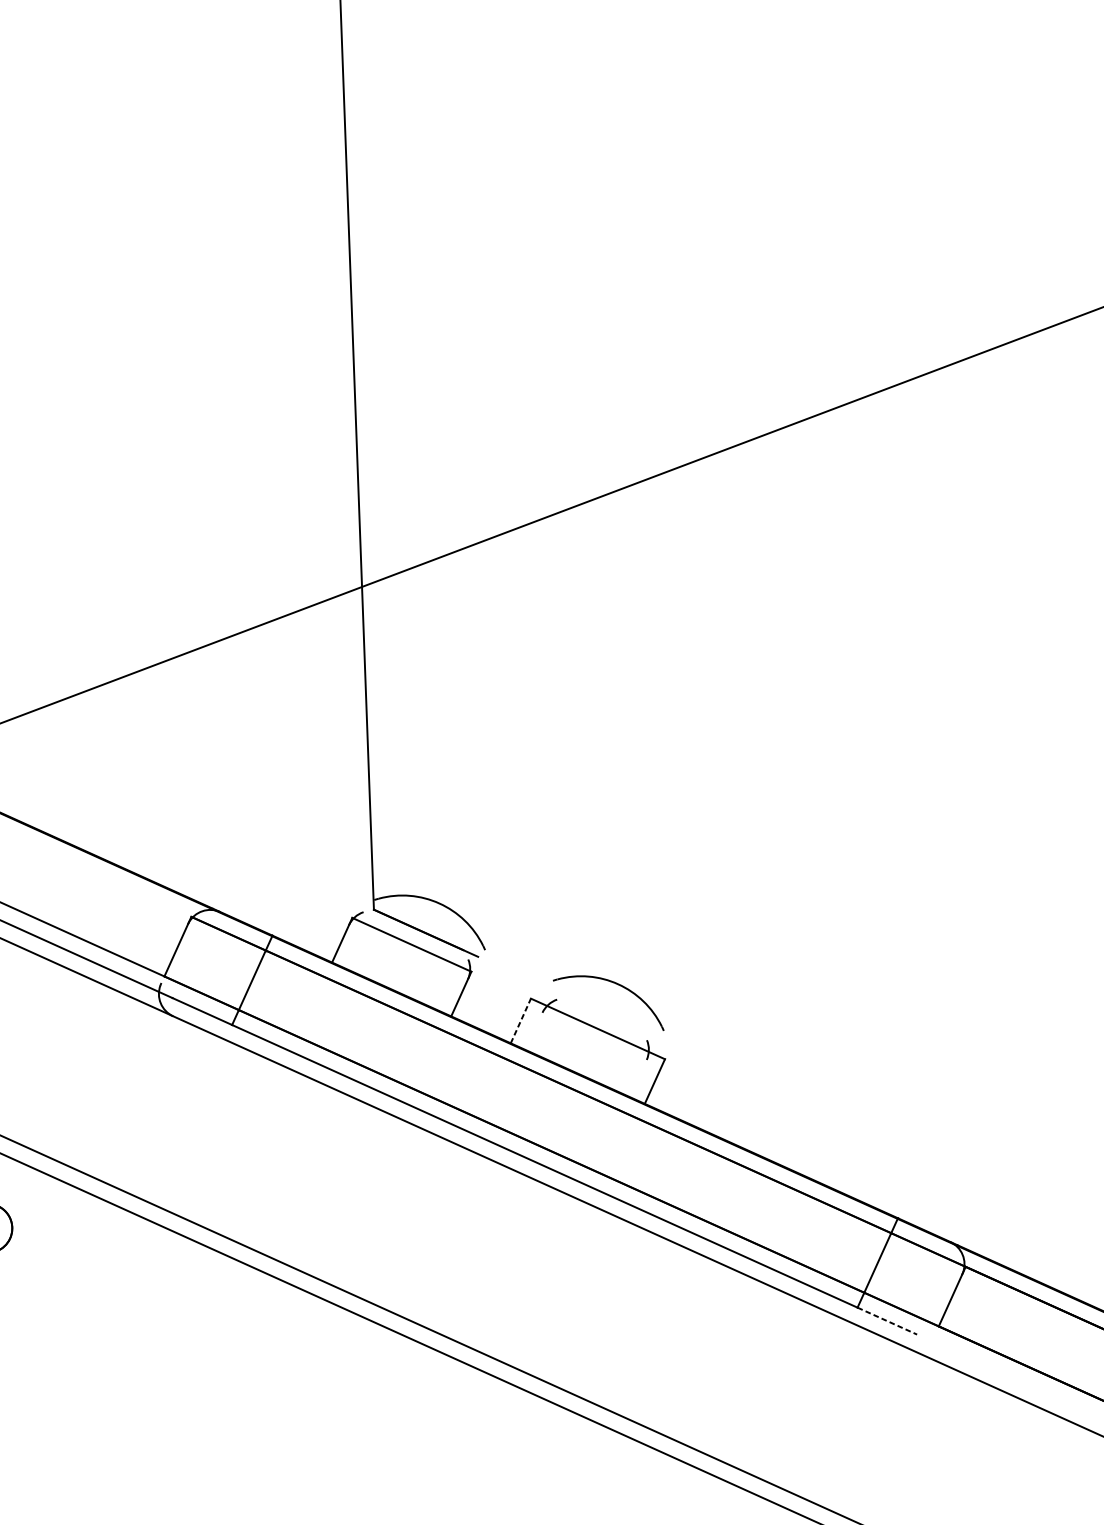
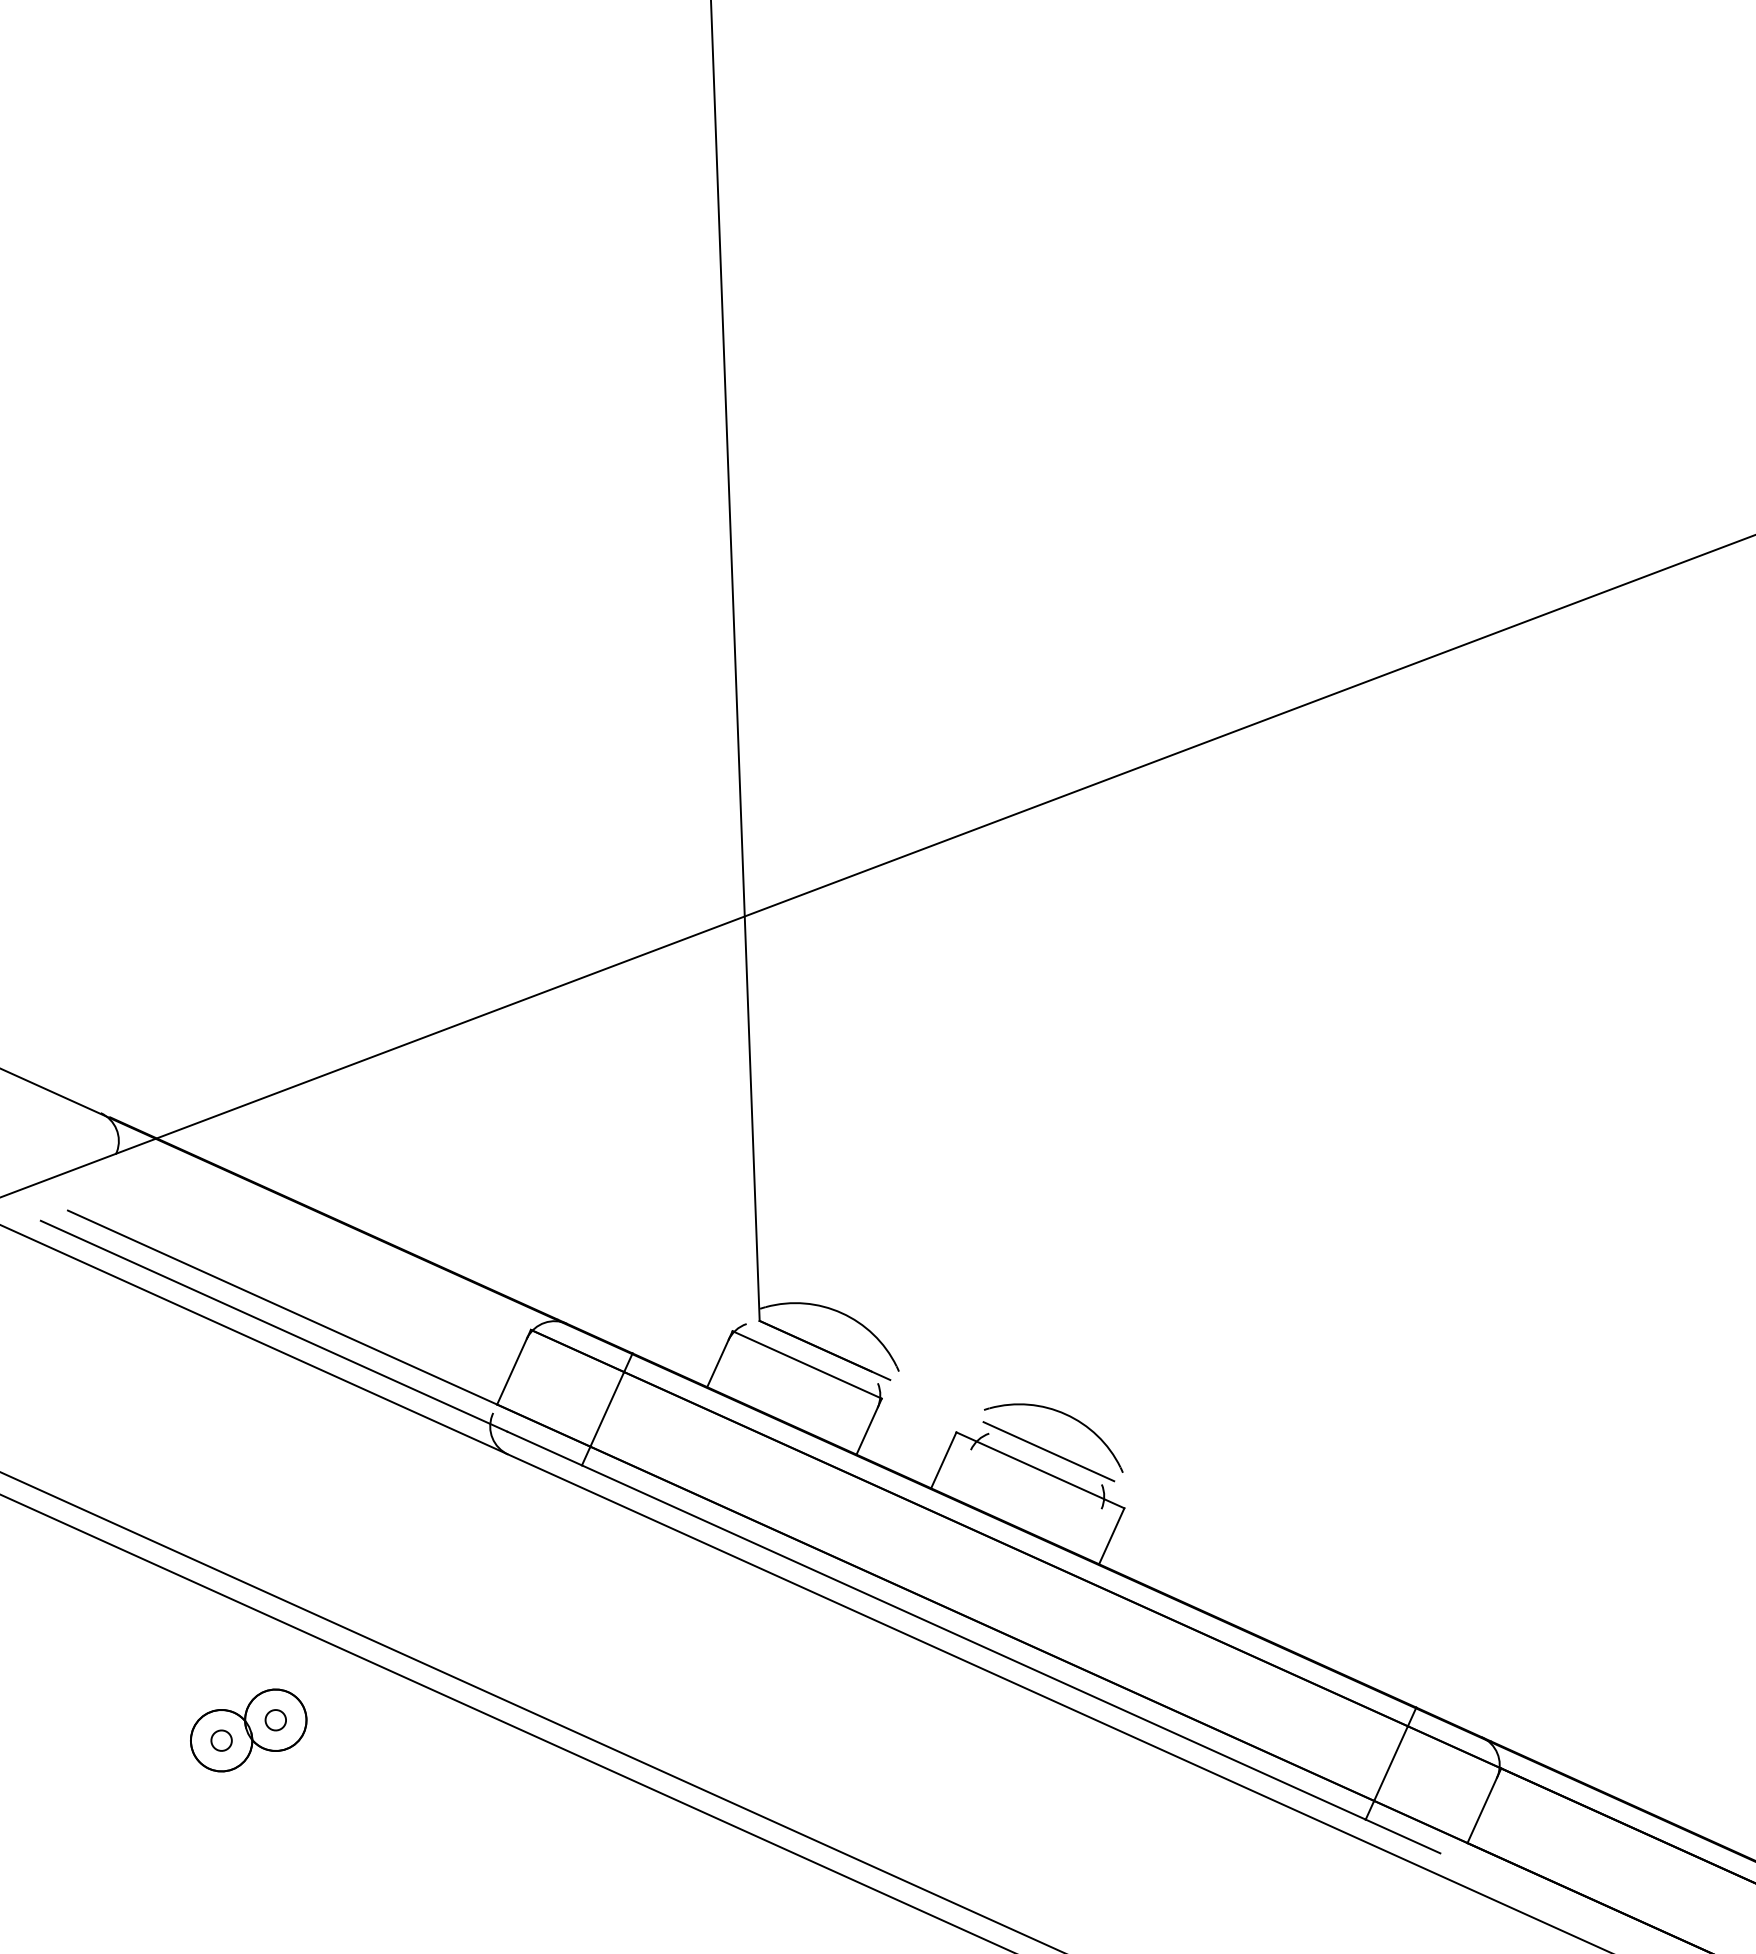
line: (604, 1013) -> (1048, 1451), added
line: (520, 1021) -> (943, 1460), dashed -> solid
line: (887, 1321) -> (1403, 1836), dashed -> solid

